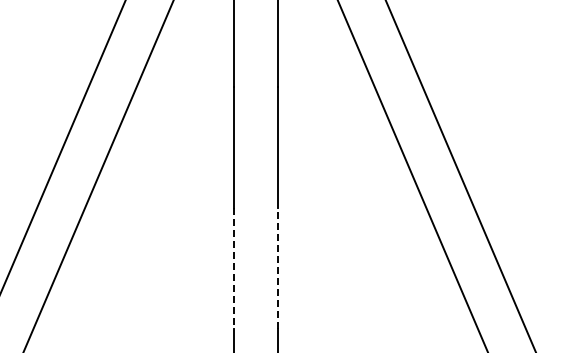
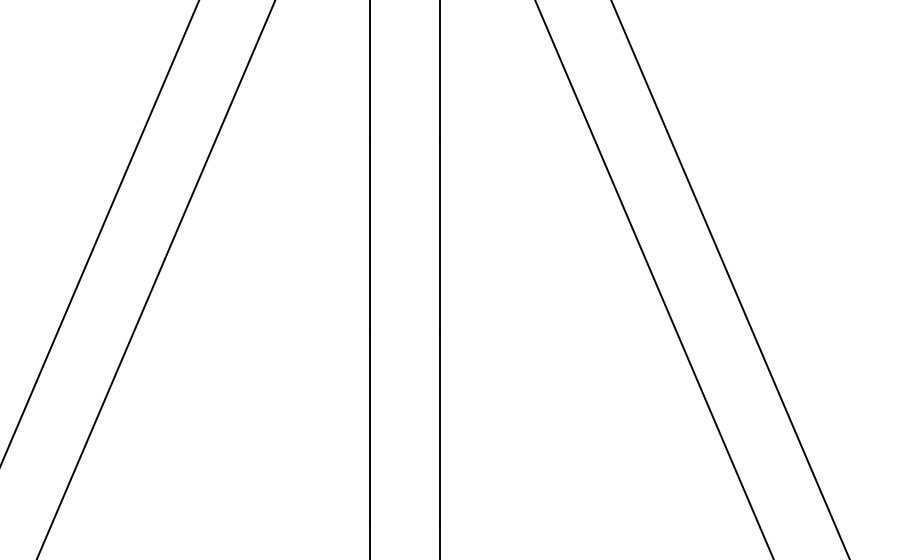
line: (233, 268) -> (370, 425), dashed -> solid
line: (277, 268) -> (439, 425), dashed -> solid

